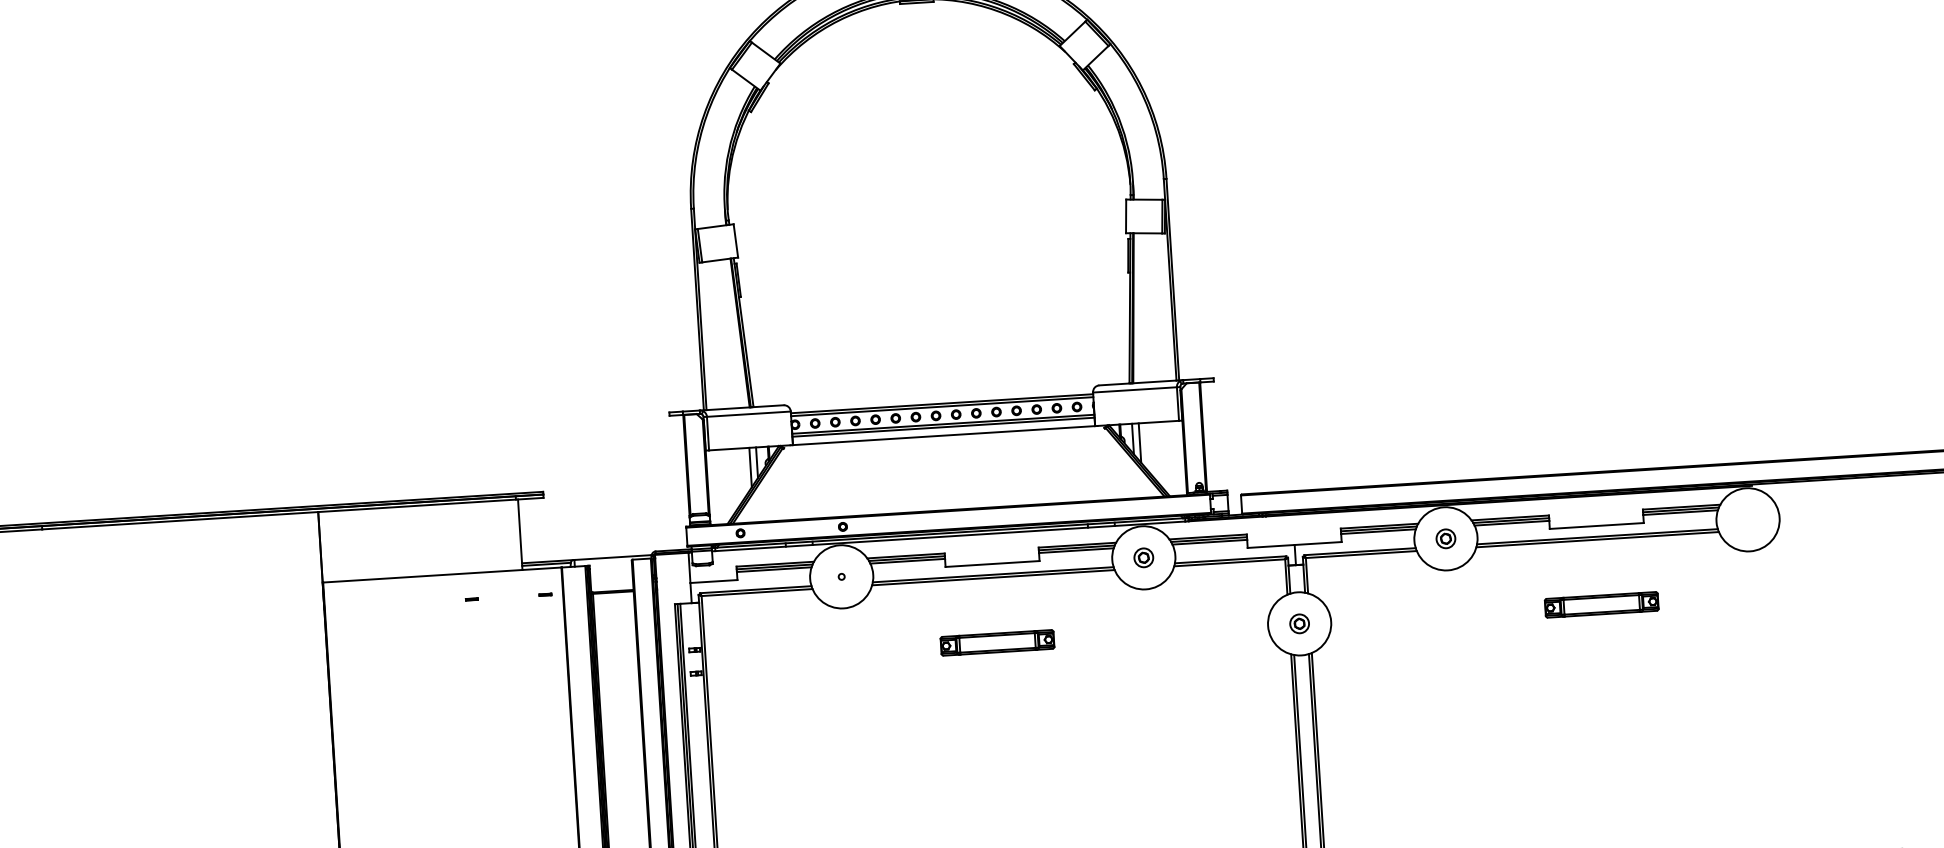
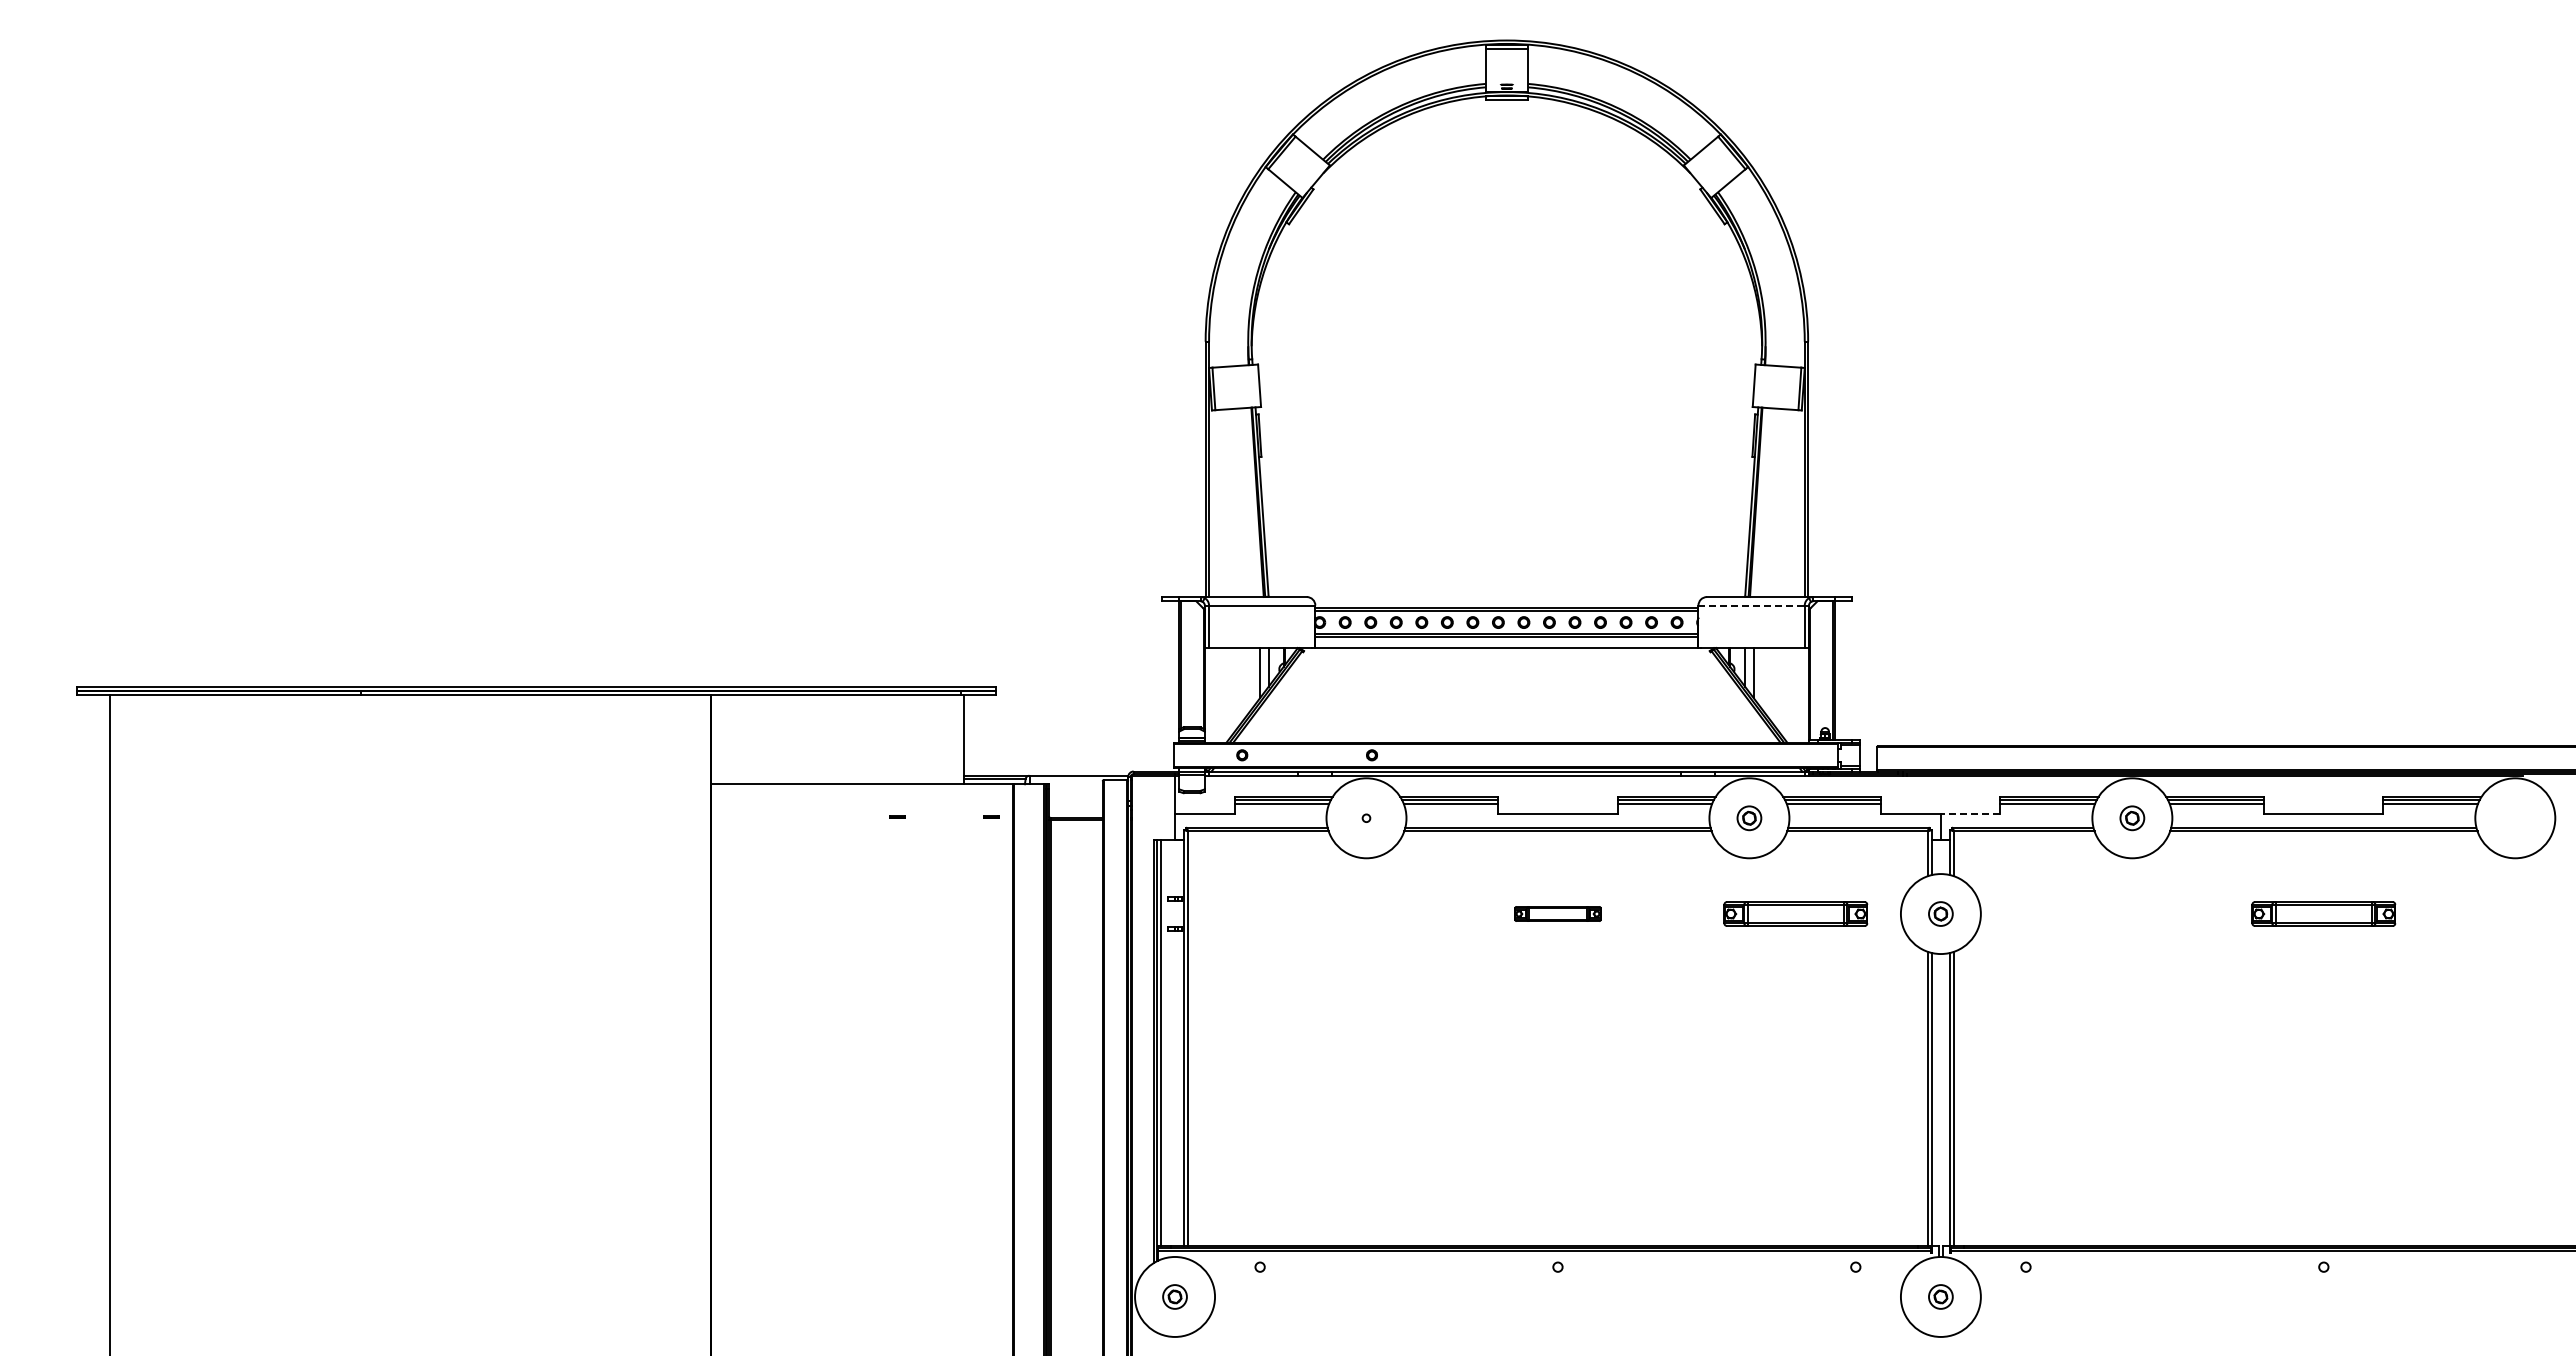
line: (1135, 389) -> (1752, 605), solid -> dashed
line: (1318, 543) -> (1970, 814), solid -> dashed
part: (1184, 630) -> (1795, 913), added
part: (997, 642) -> (1557, 913), size x0.6

